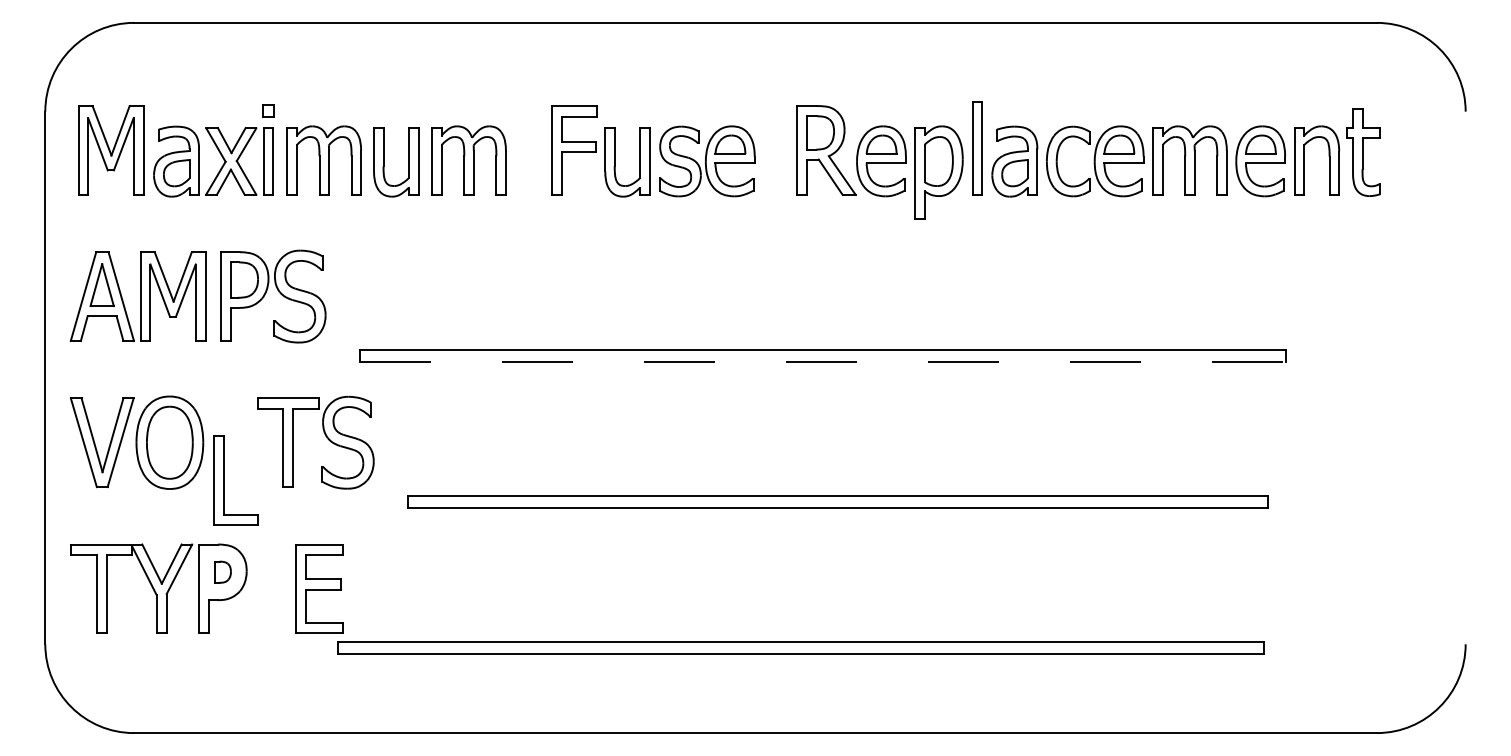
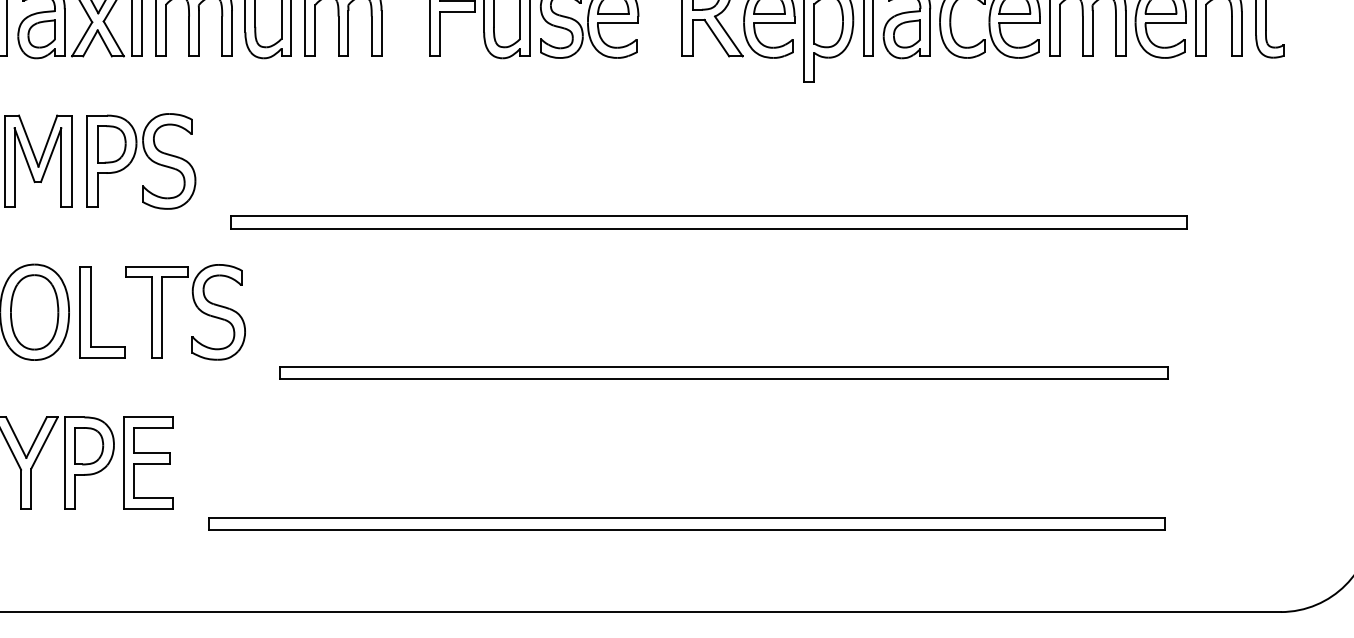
line: (823, 361) -> (709, 228), dashed -> solid
part: (224, 480) -> (91, 312), moved
part: (222, 571) -> (88, 445), size x1.67
part: (319, 588) -> (147, 462), moved

